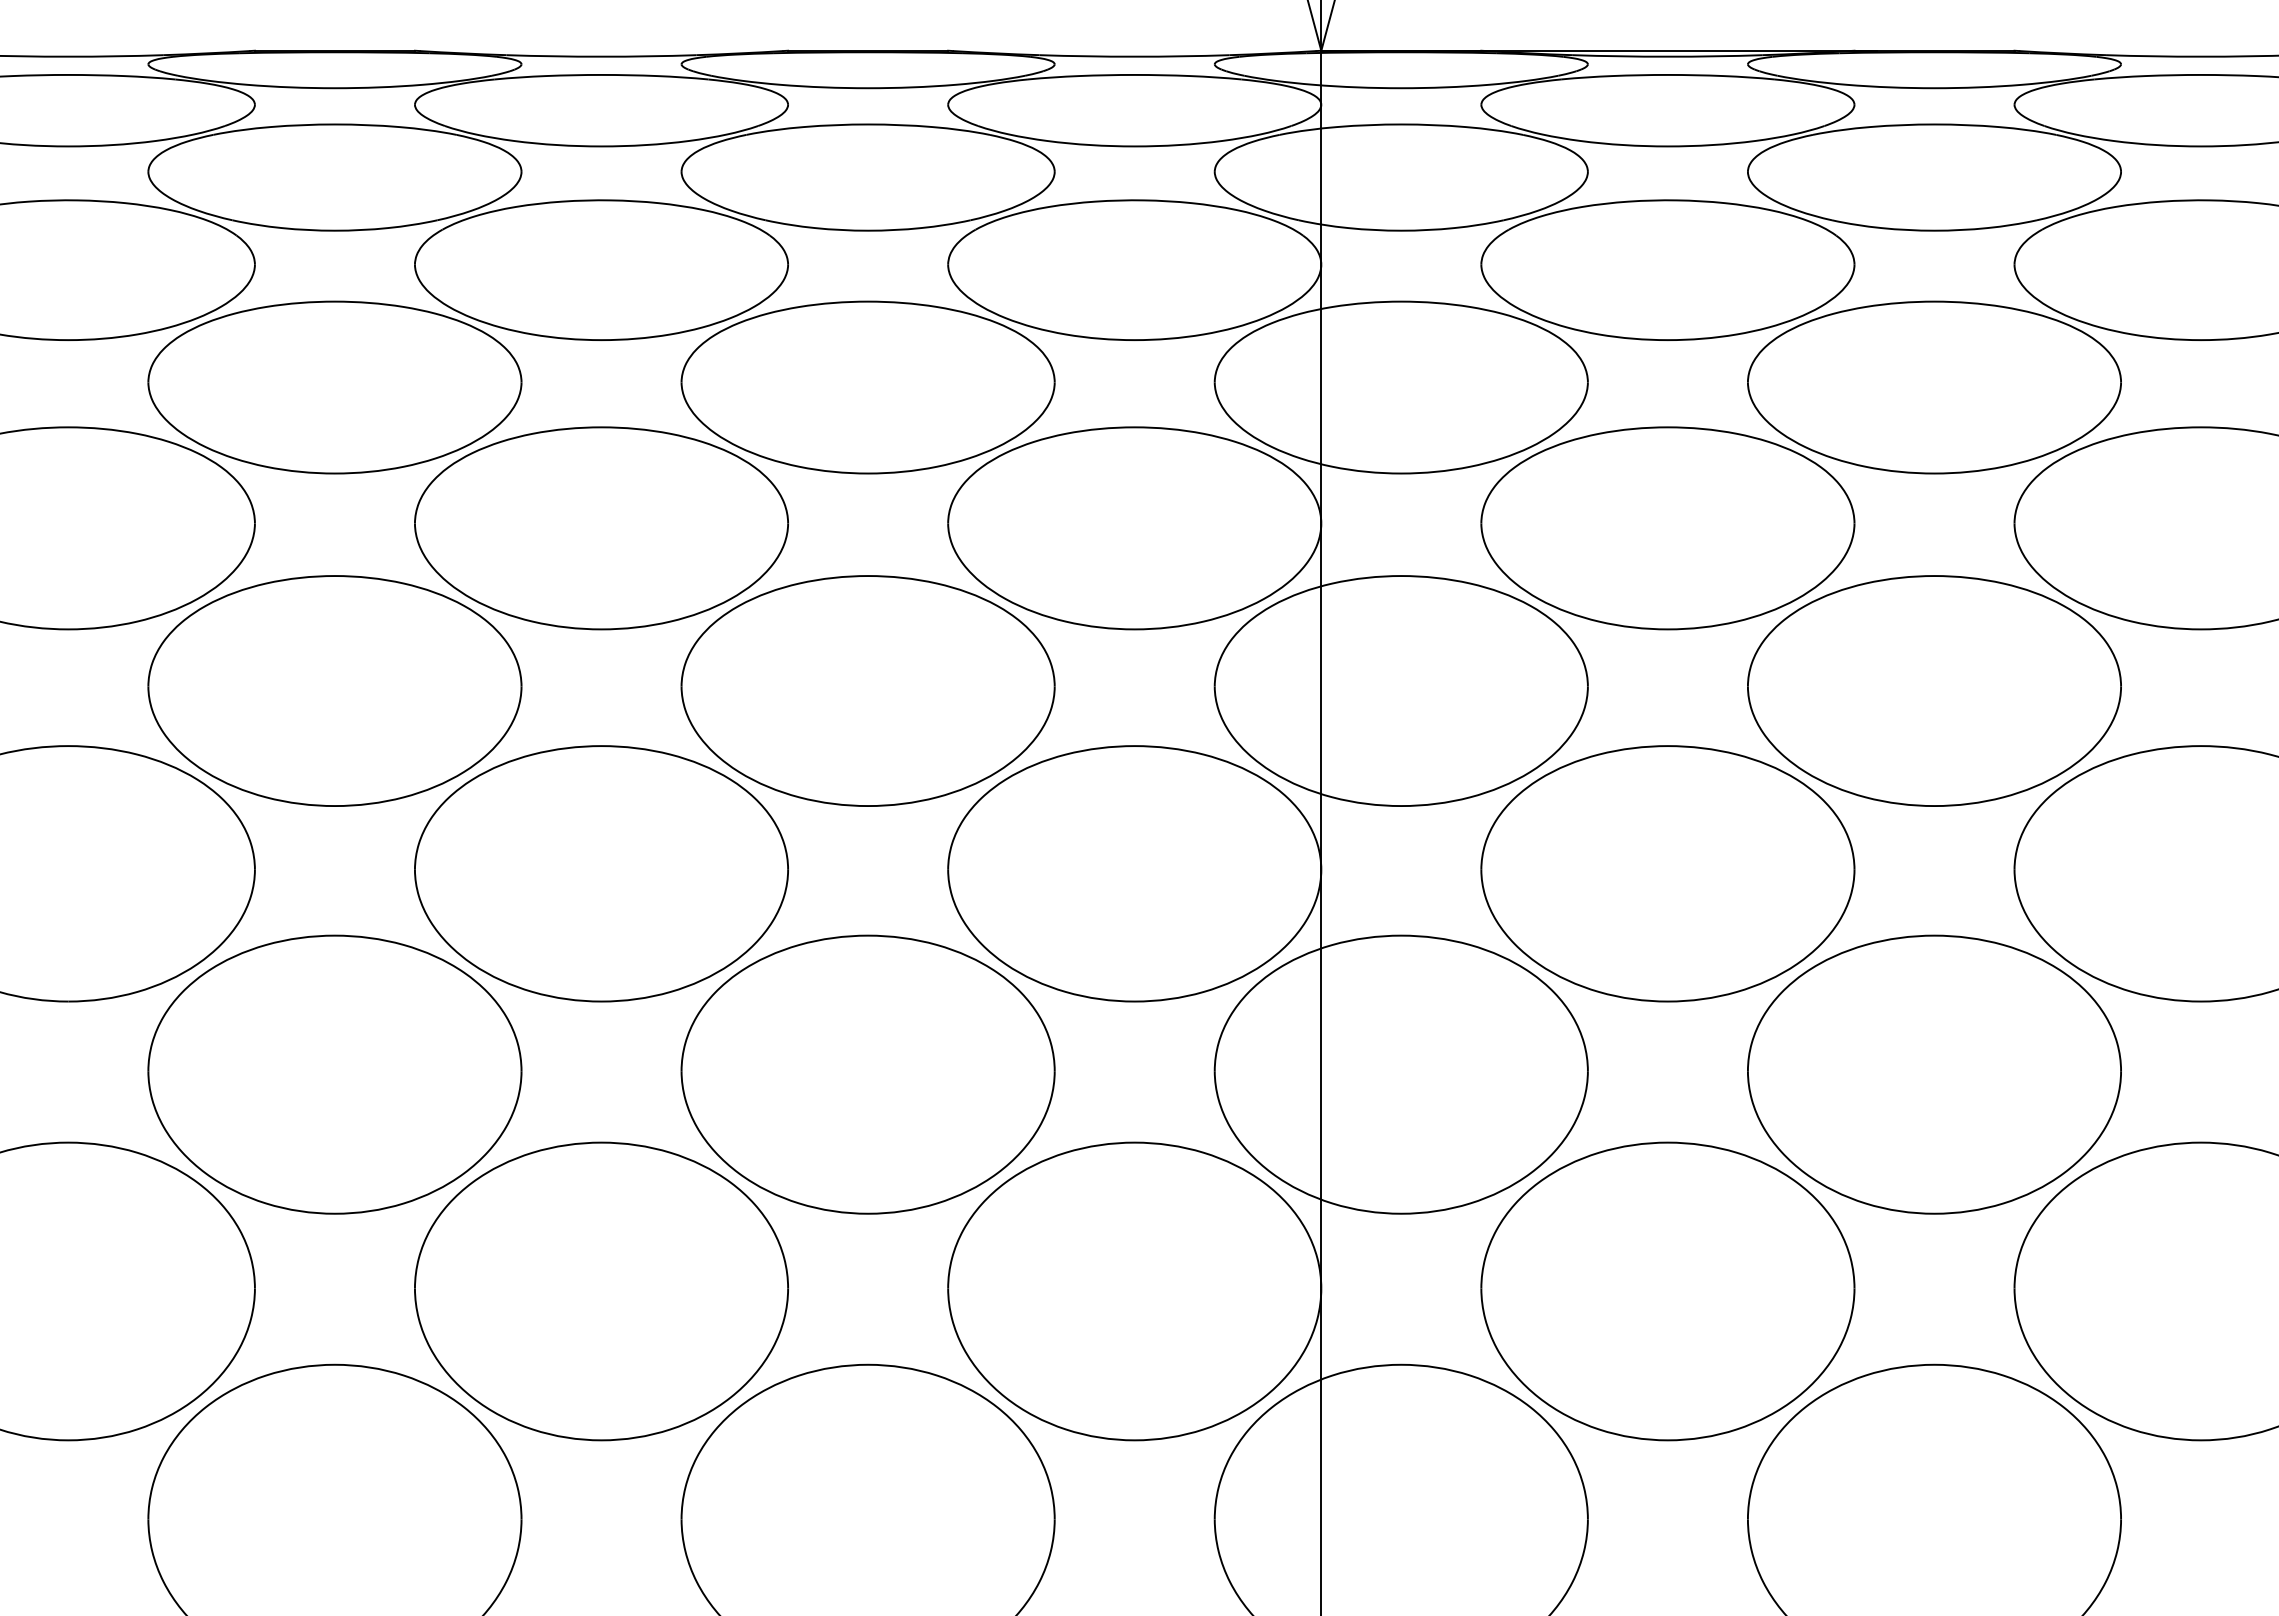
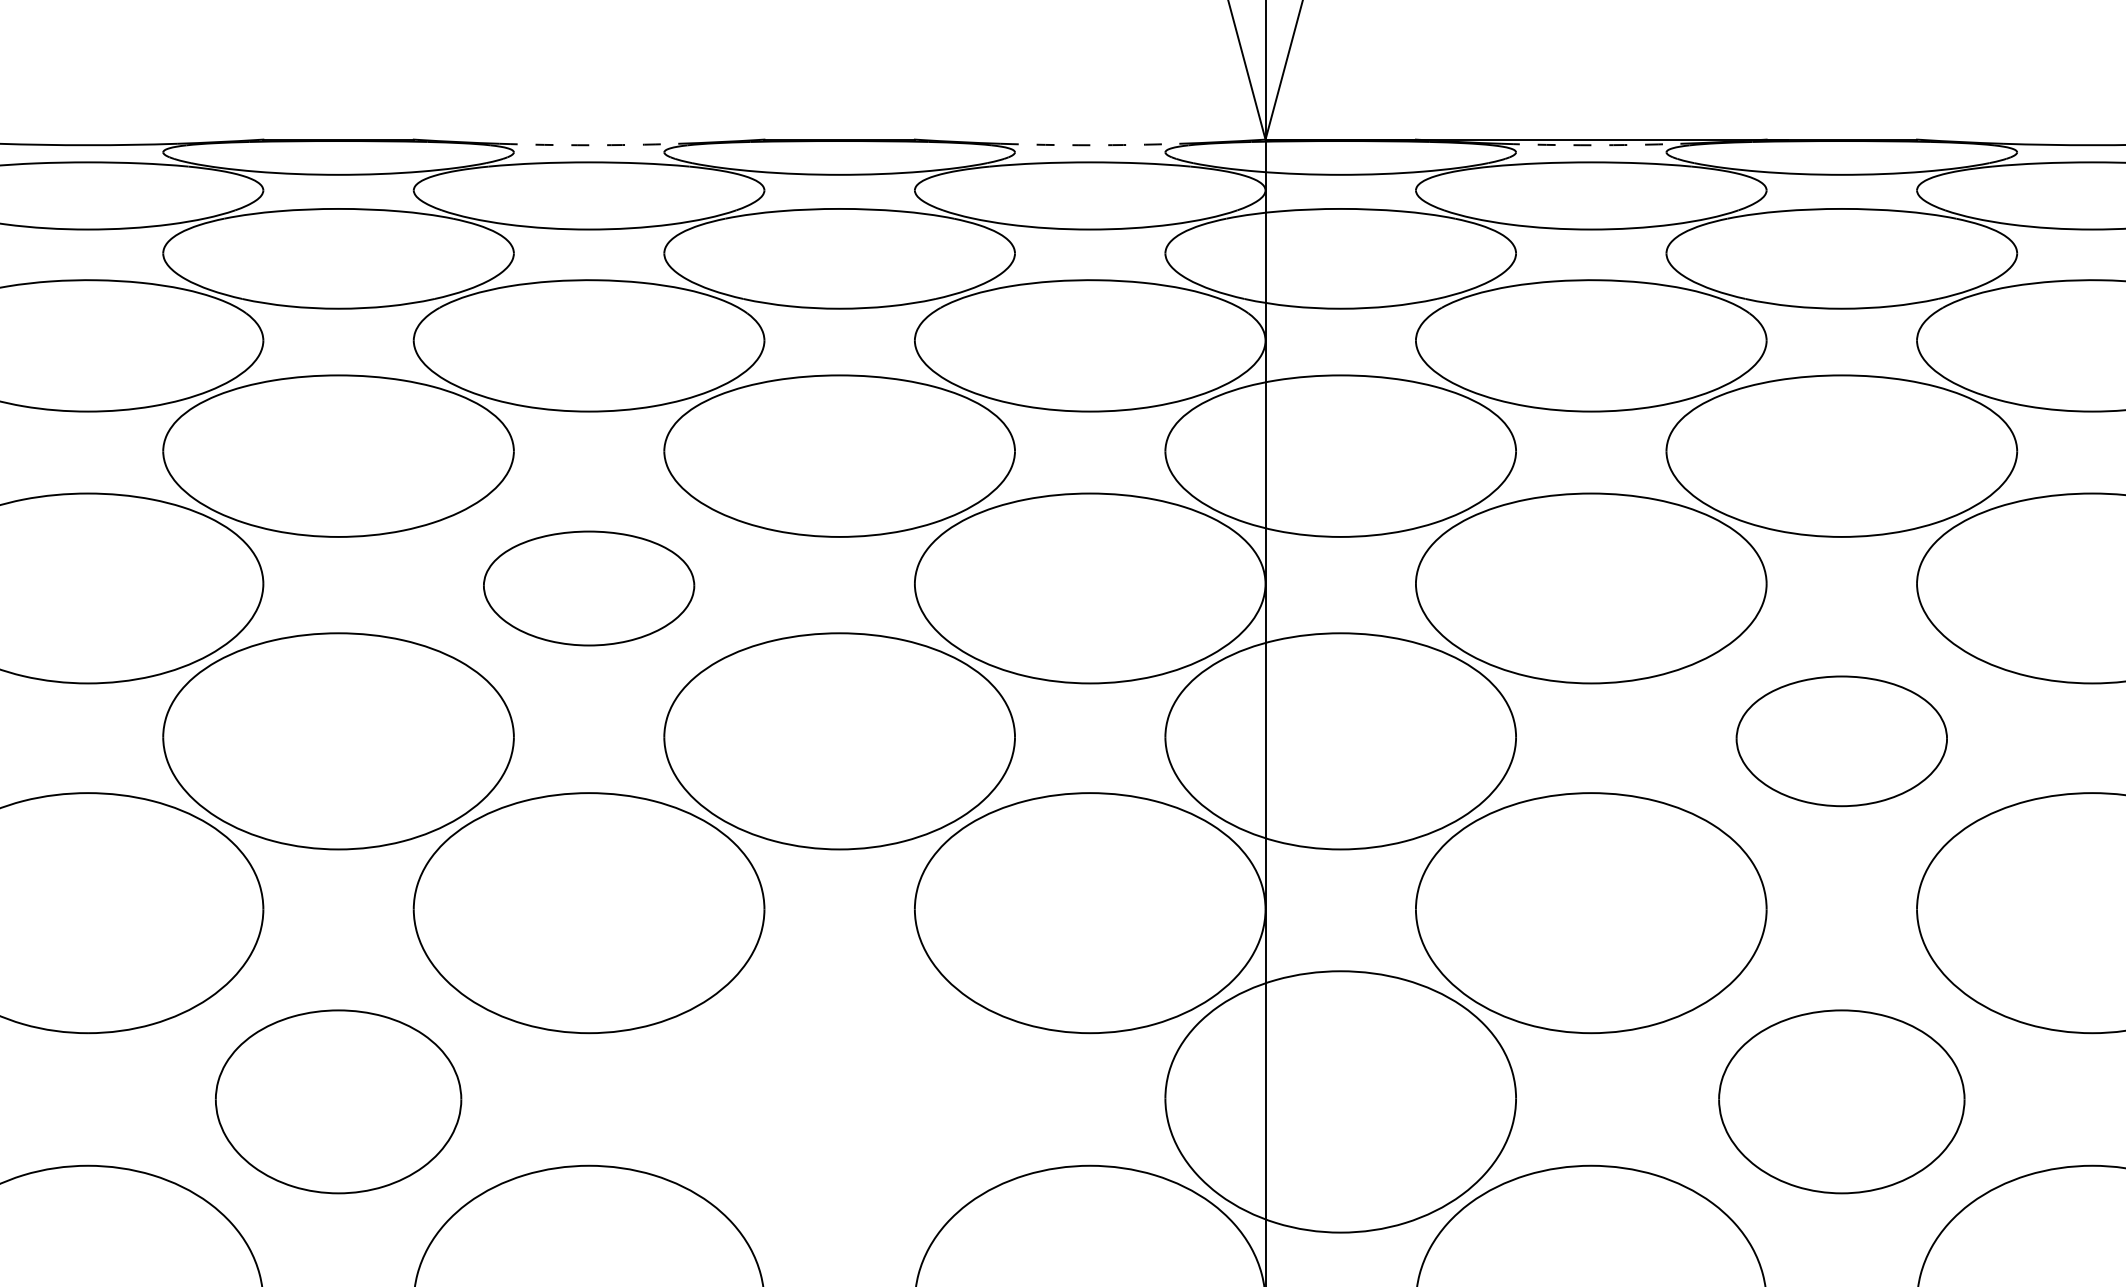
arc: (601, 56) -> (589, 145), solid -> dashed
arc: (1134, 56) -> (1089, 145), solid -> dashed
arc: (1667, 56) -> (1590, 145), solid -> dashed
part: (601, 528) -> (589, 588), size x0.6
part: (1934, 690) -> (1841, 740), size x0.6
part: (334, 1074) -> (338, 1101), size x0.7
part: (867, 1074) -> (839, 1101), removed
part: (1934, 1074) -> (1841, 1101), size x0.7

